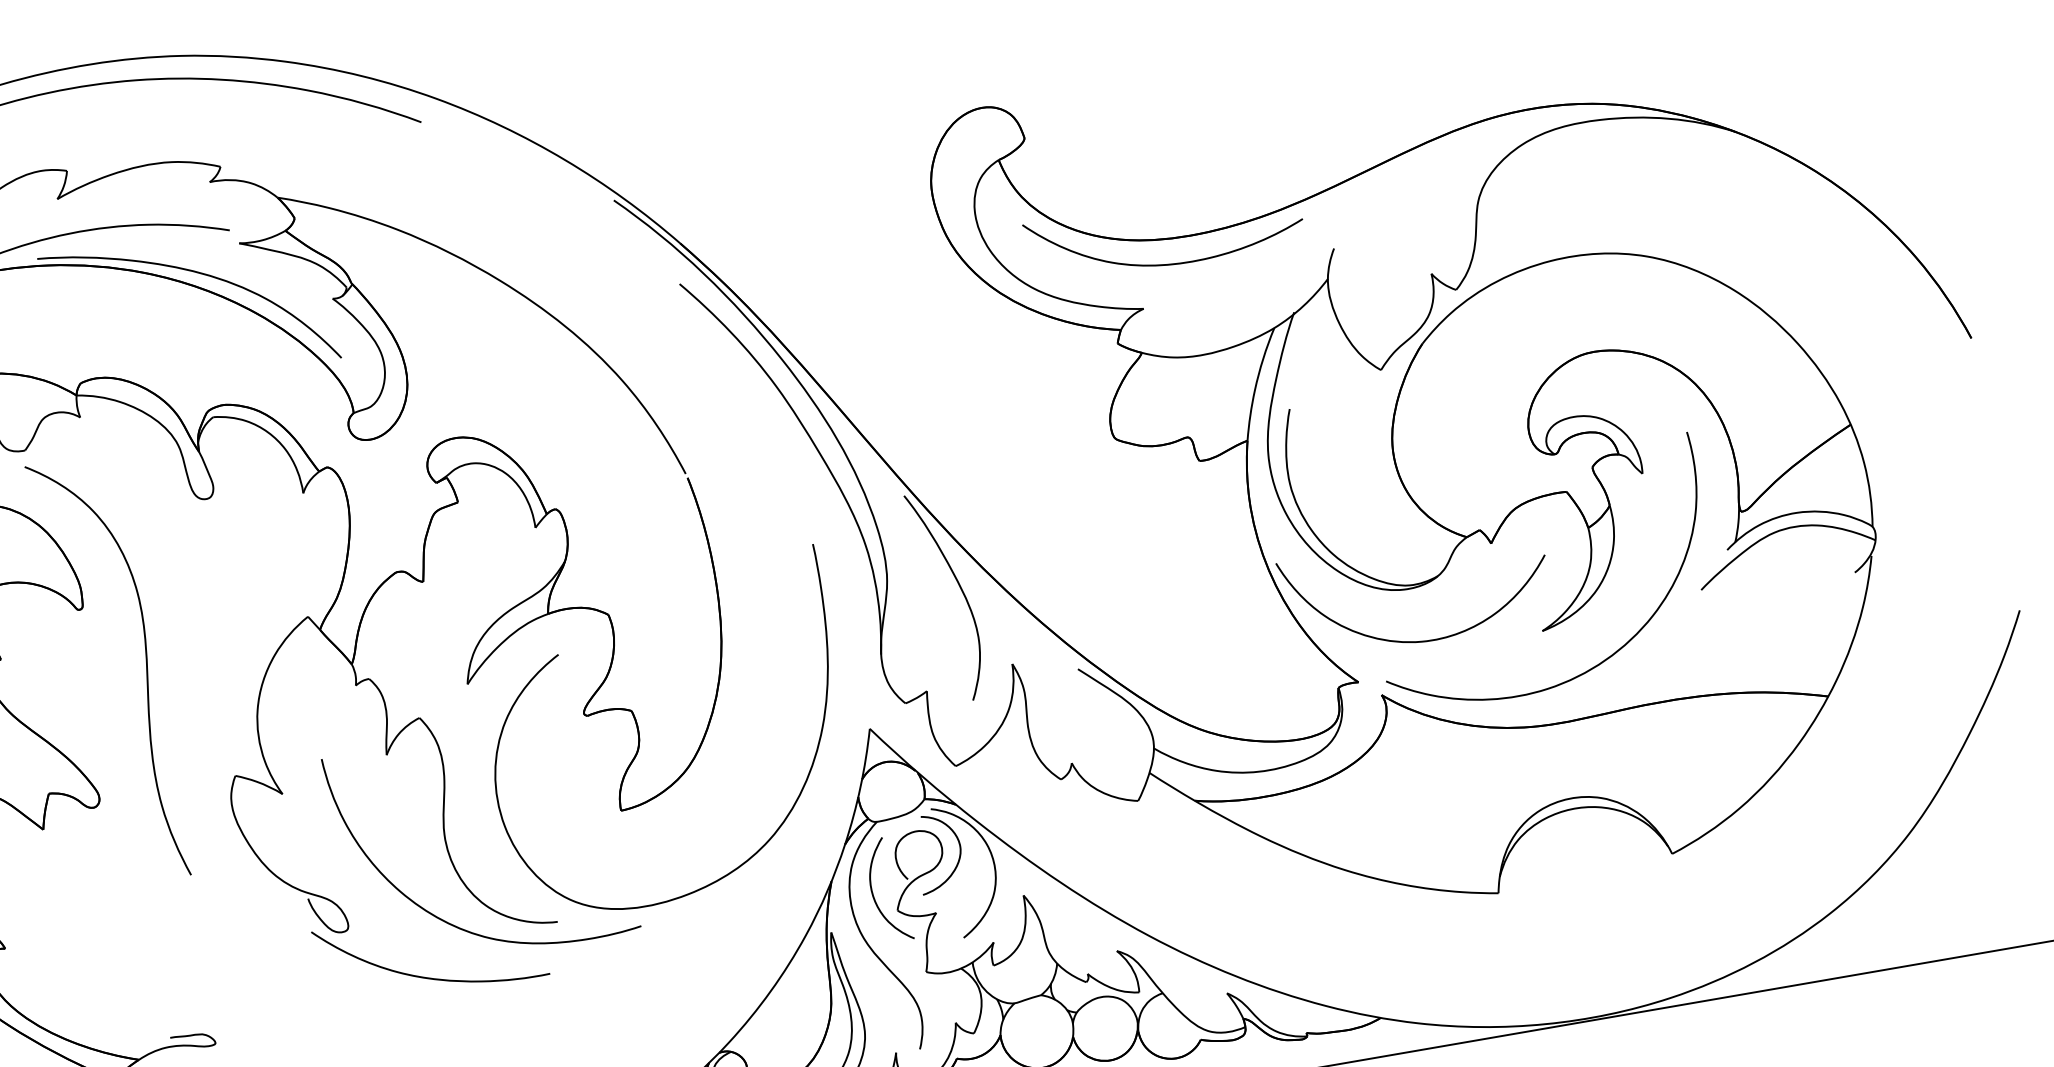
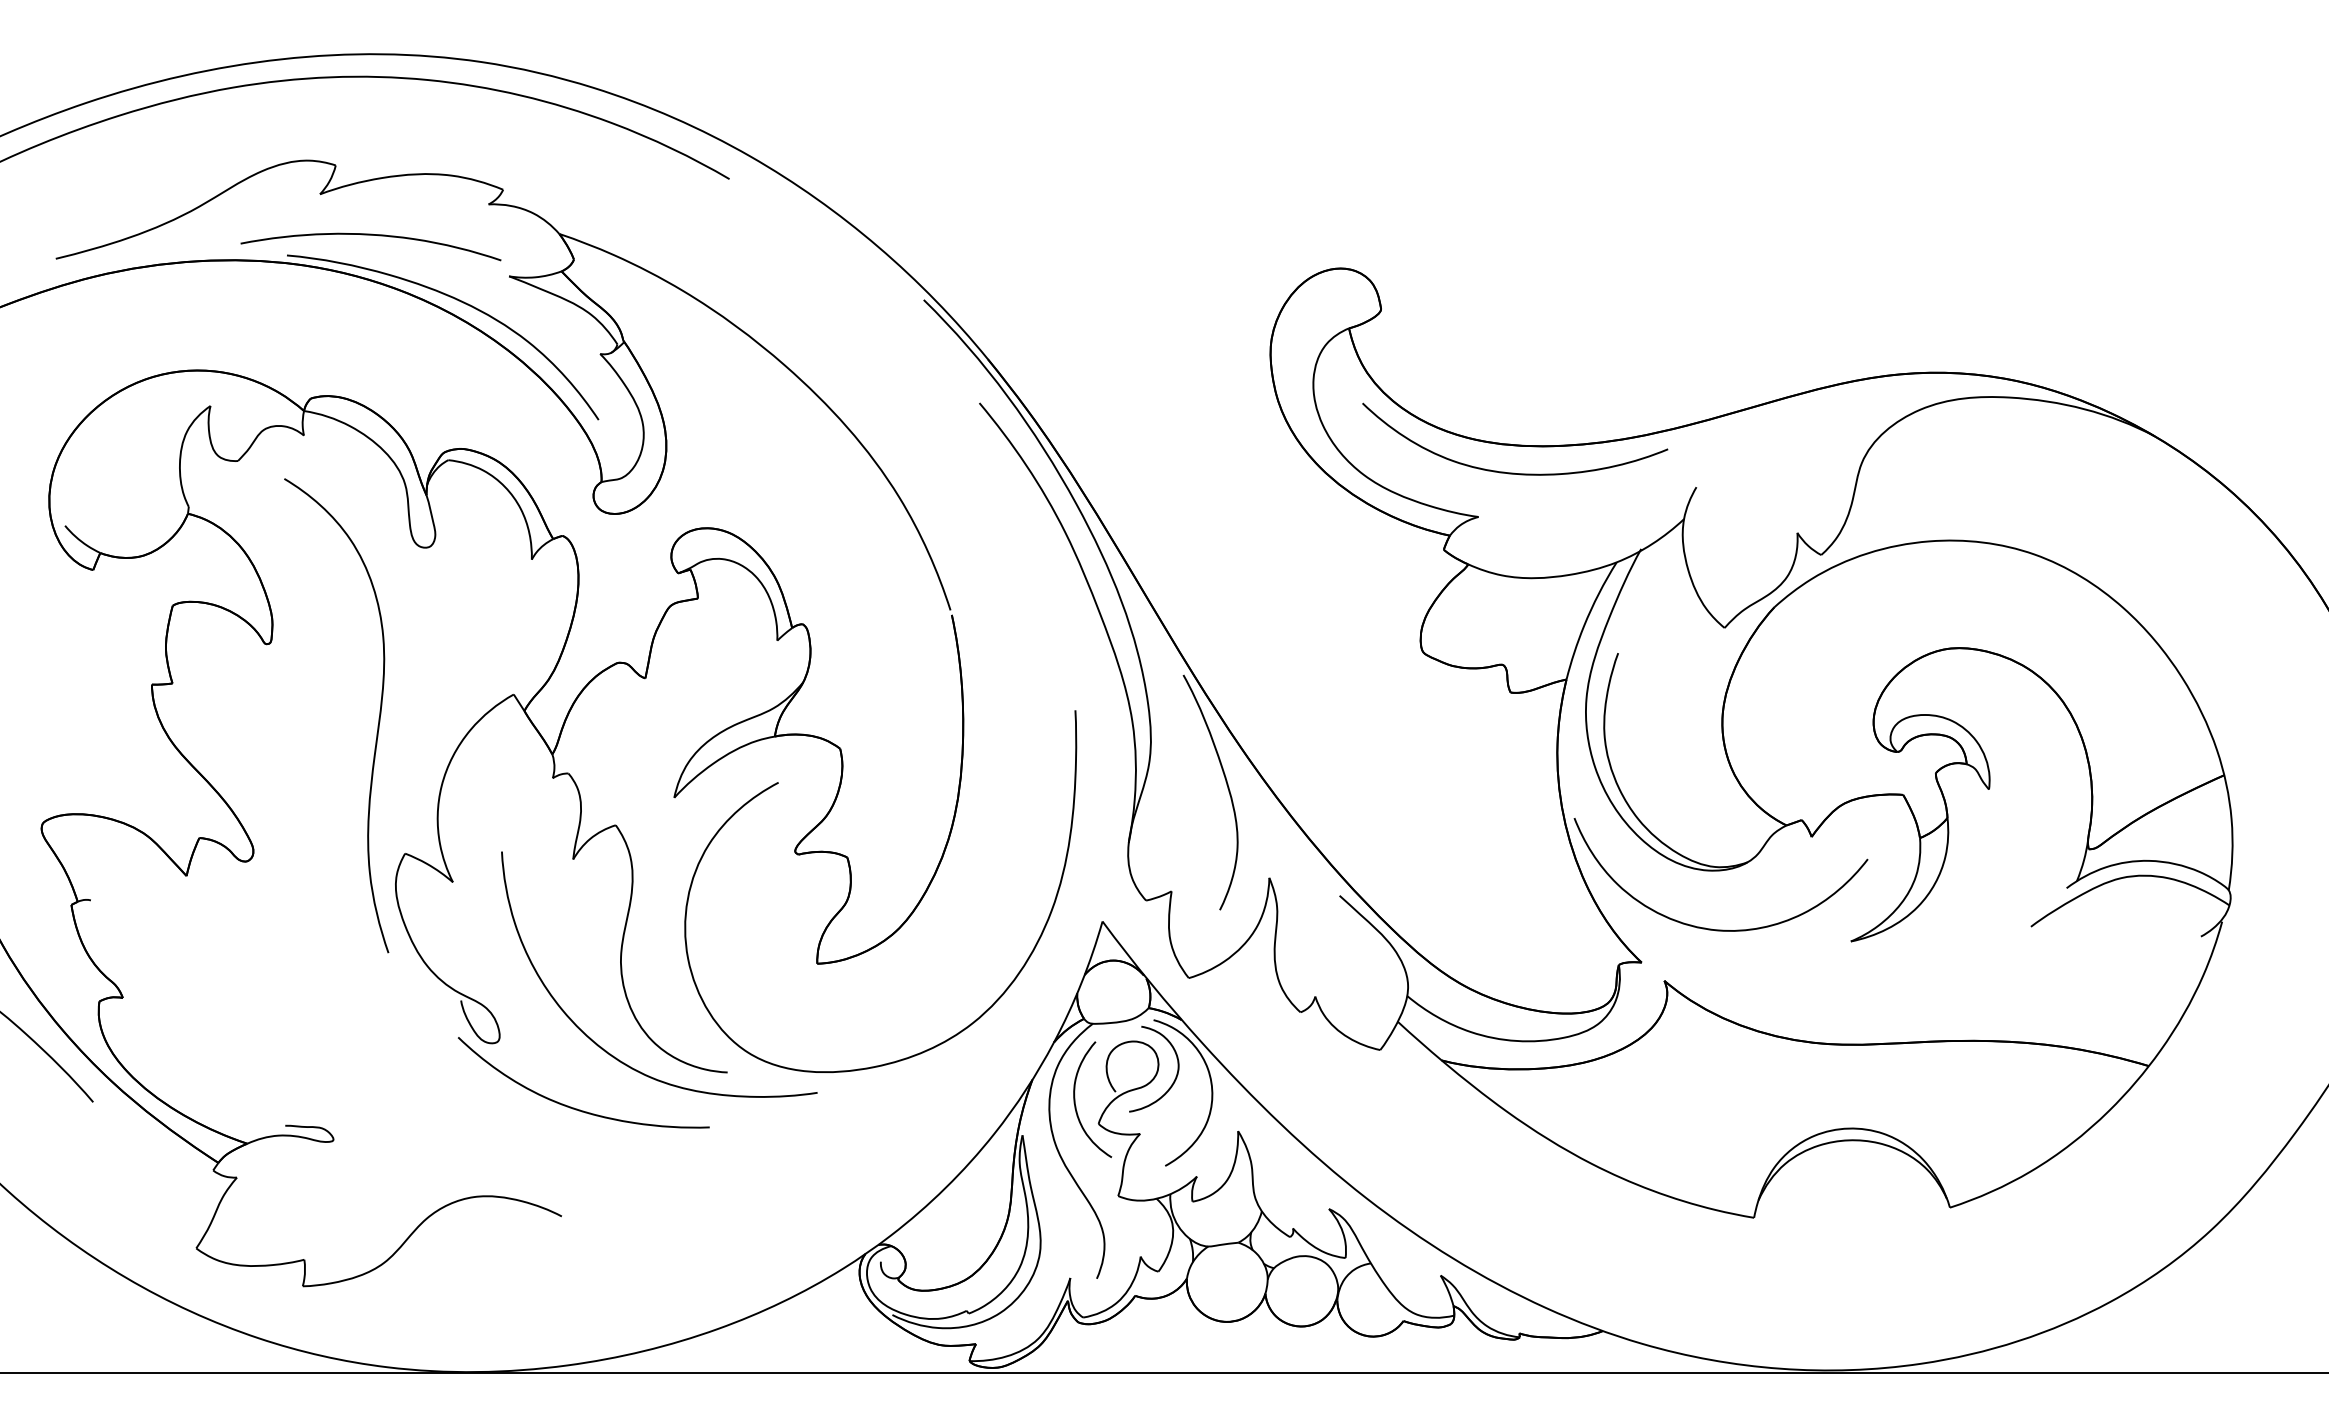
curve: (1595, 665) -> (1902, 988), removed
curve: (145, 666) -> (378, 718), moved

